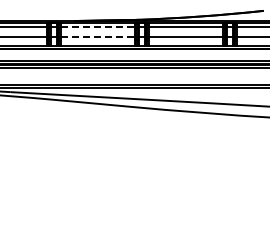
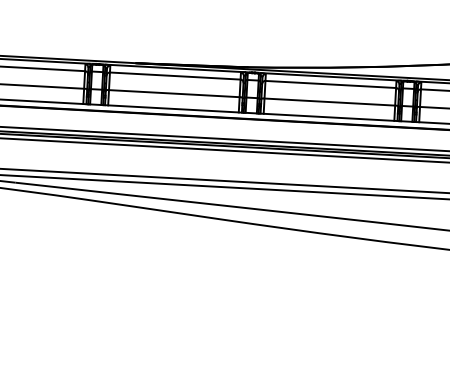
line: (97, 27) -> (174, 76), dashed -> solid
line: (97, 37) -> (173, 94), dashed -> solid

